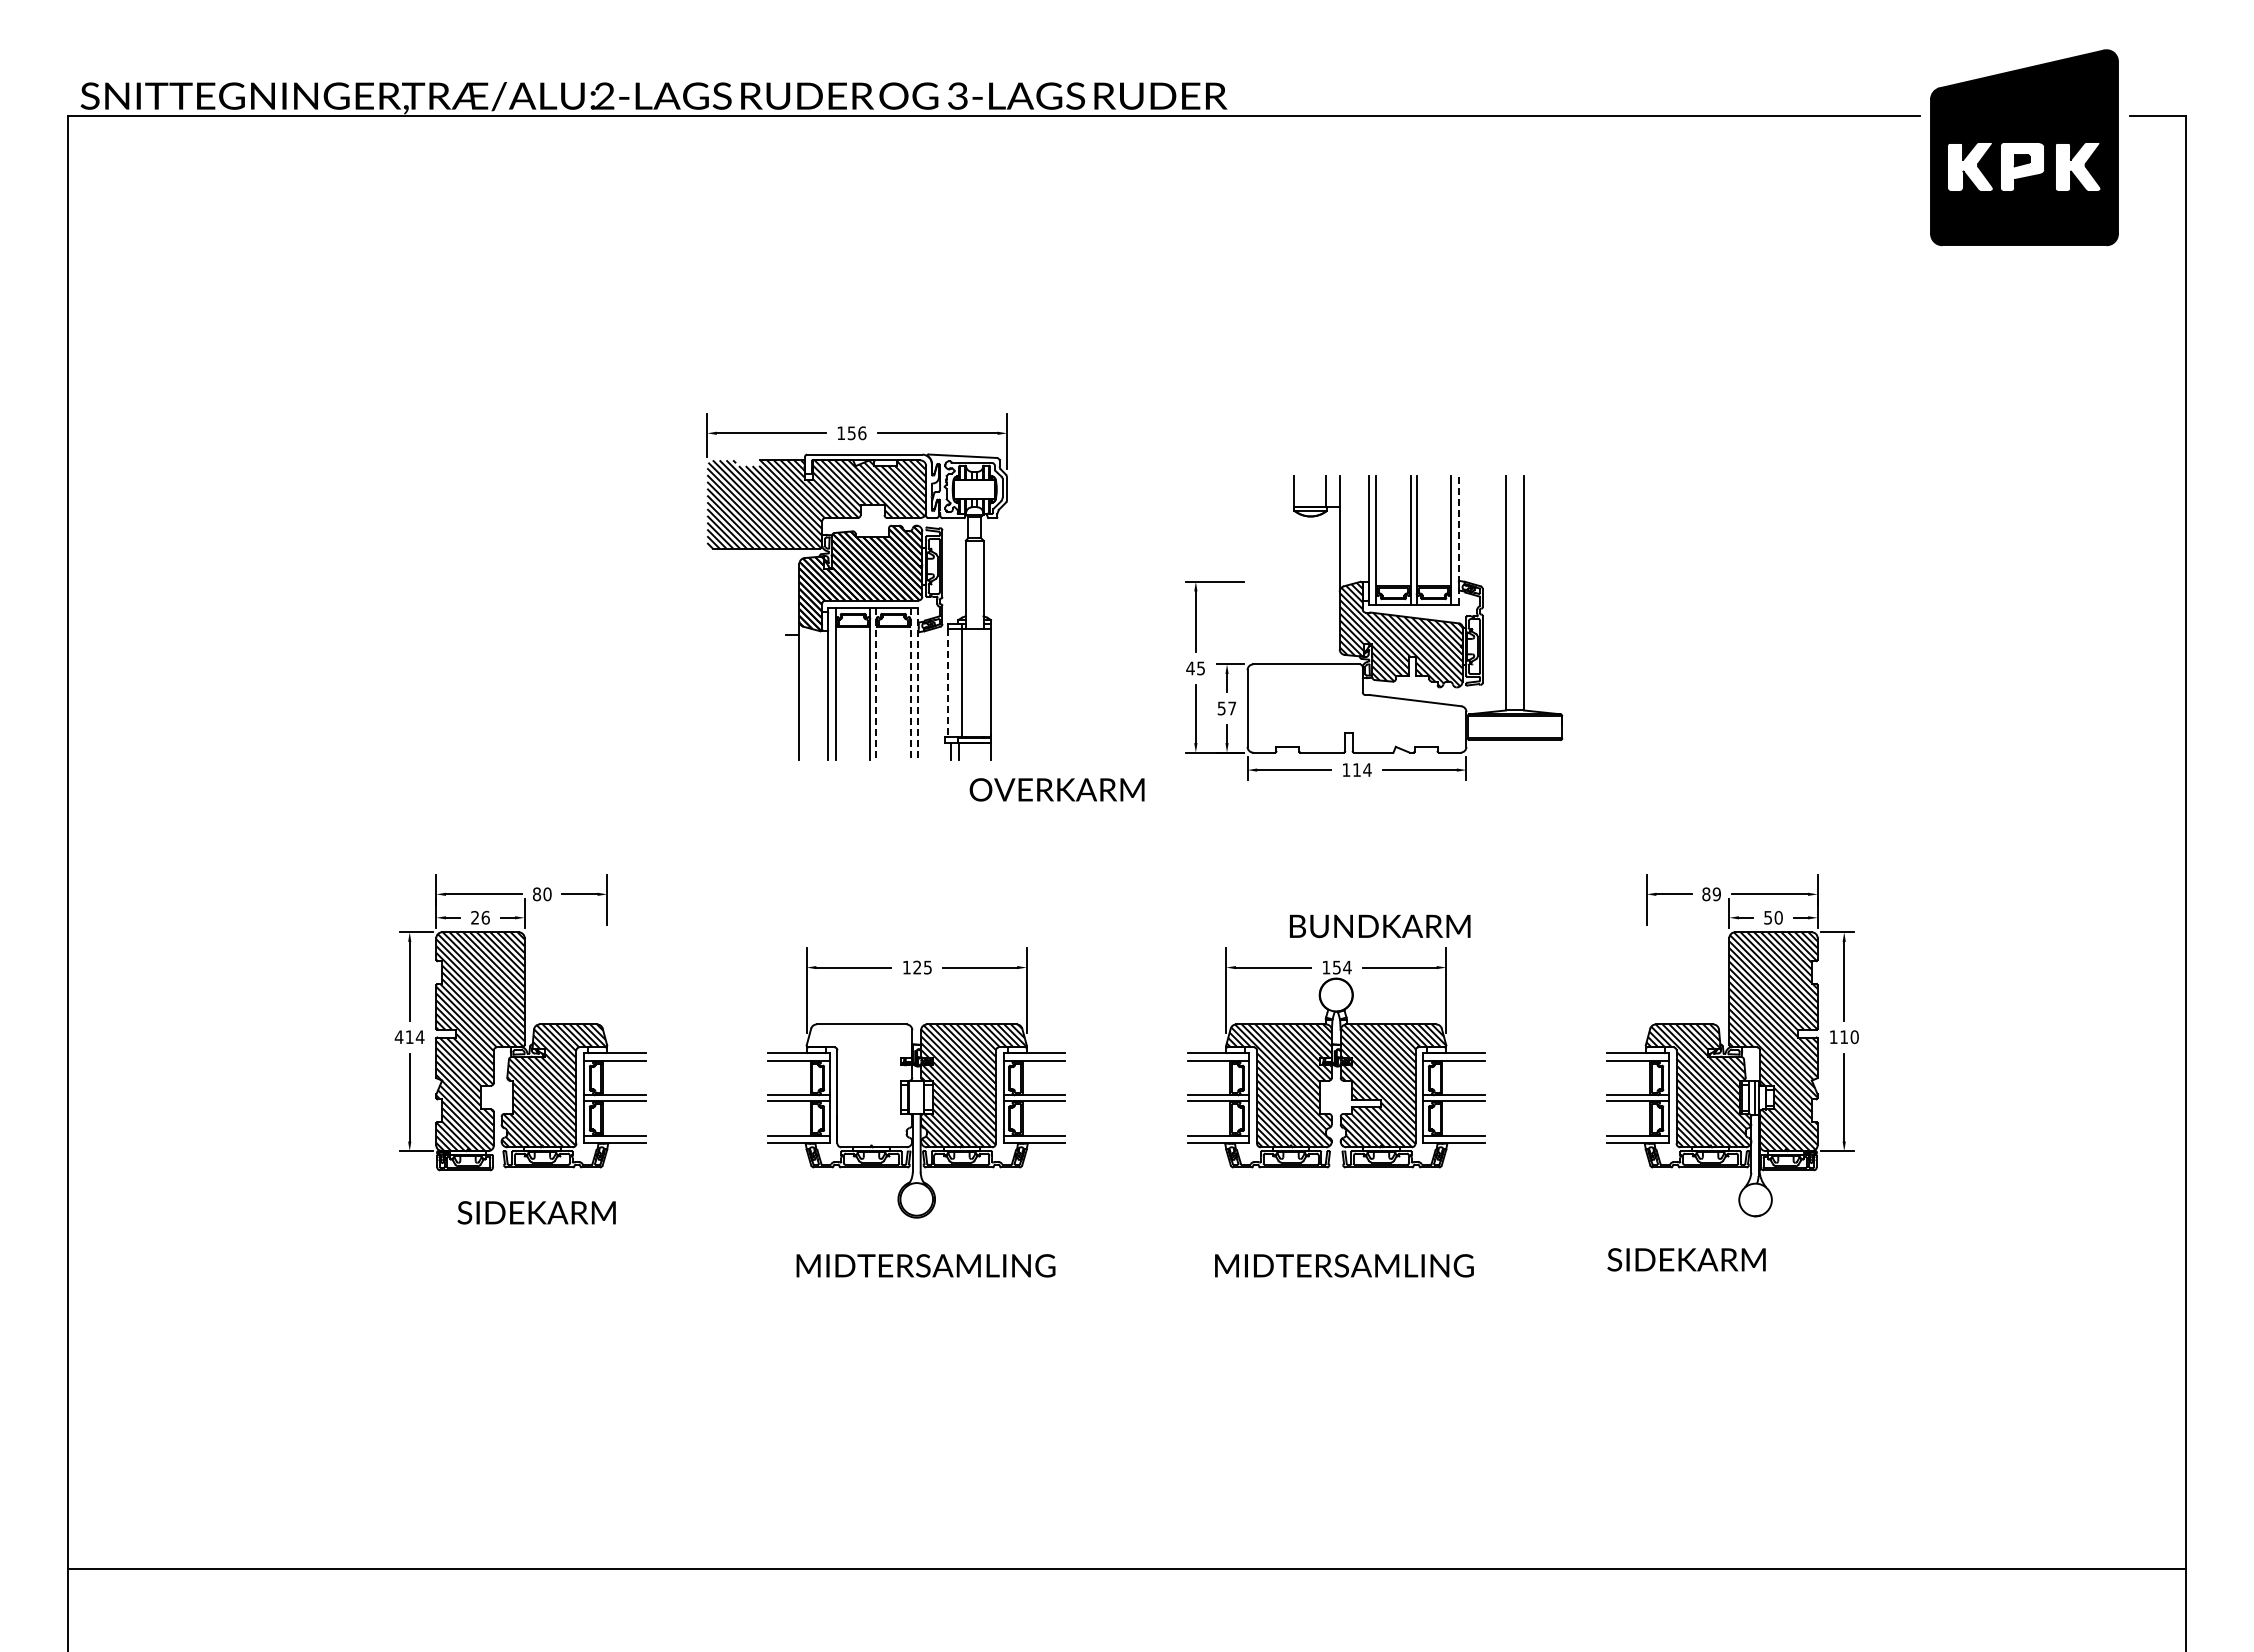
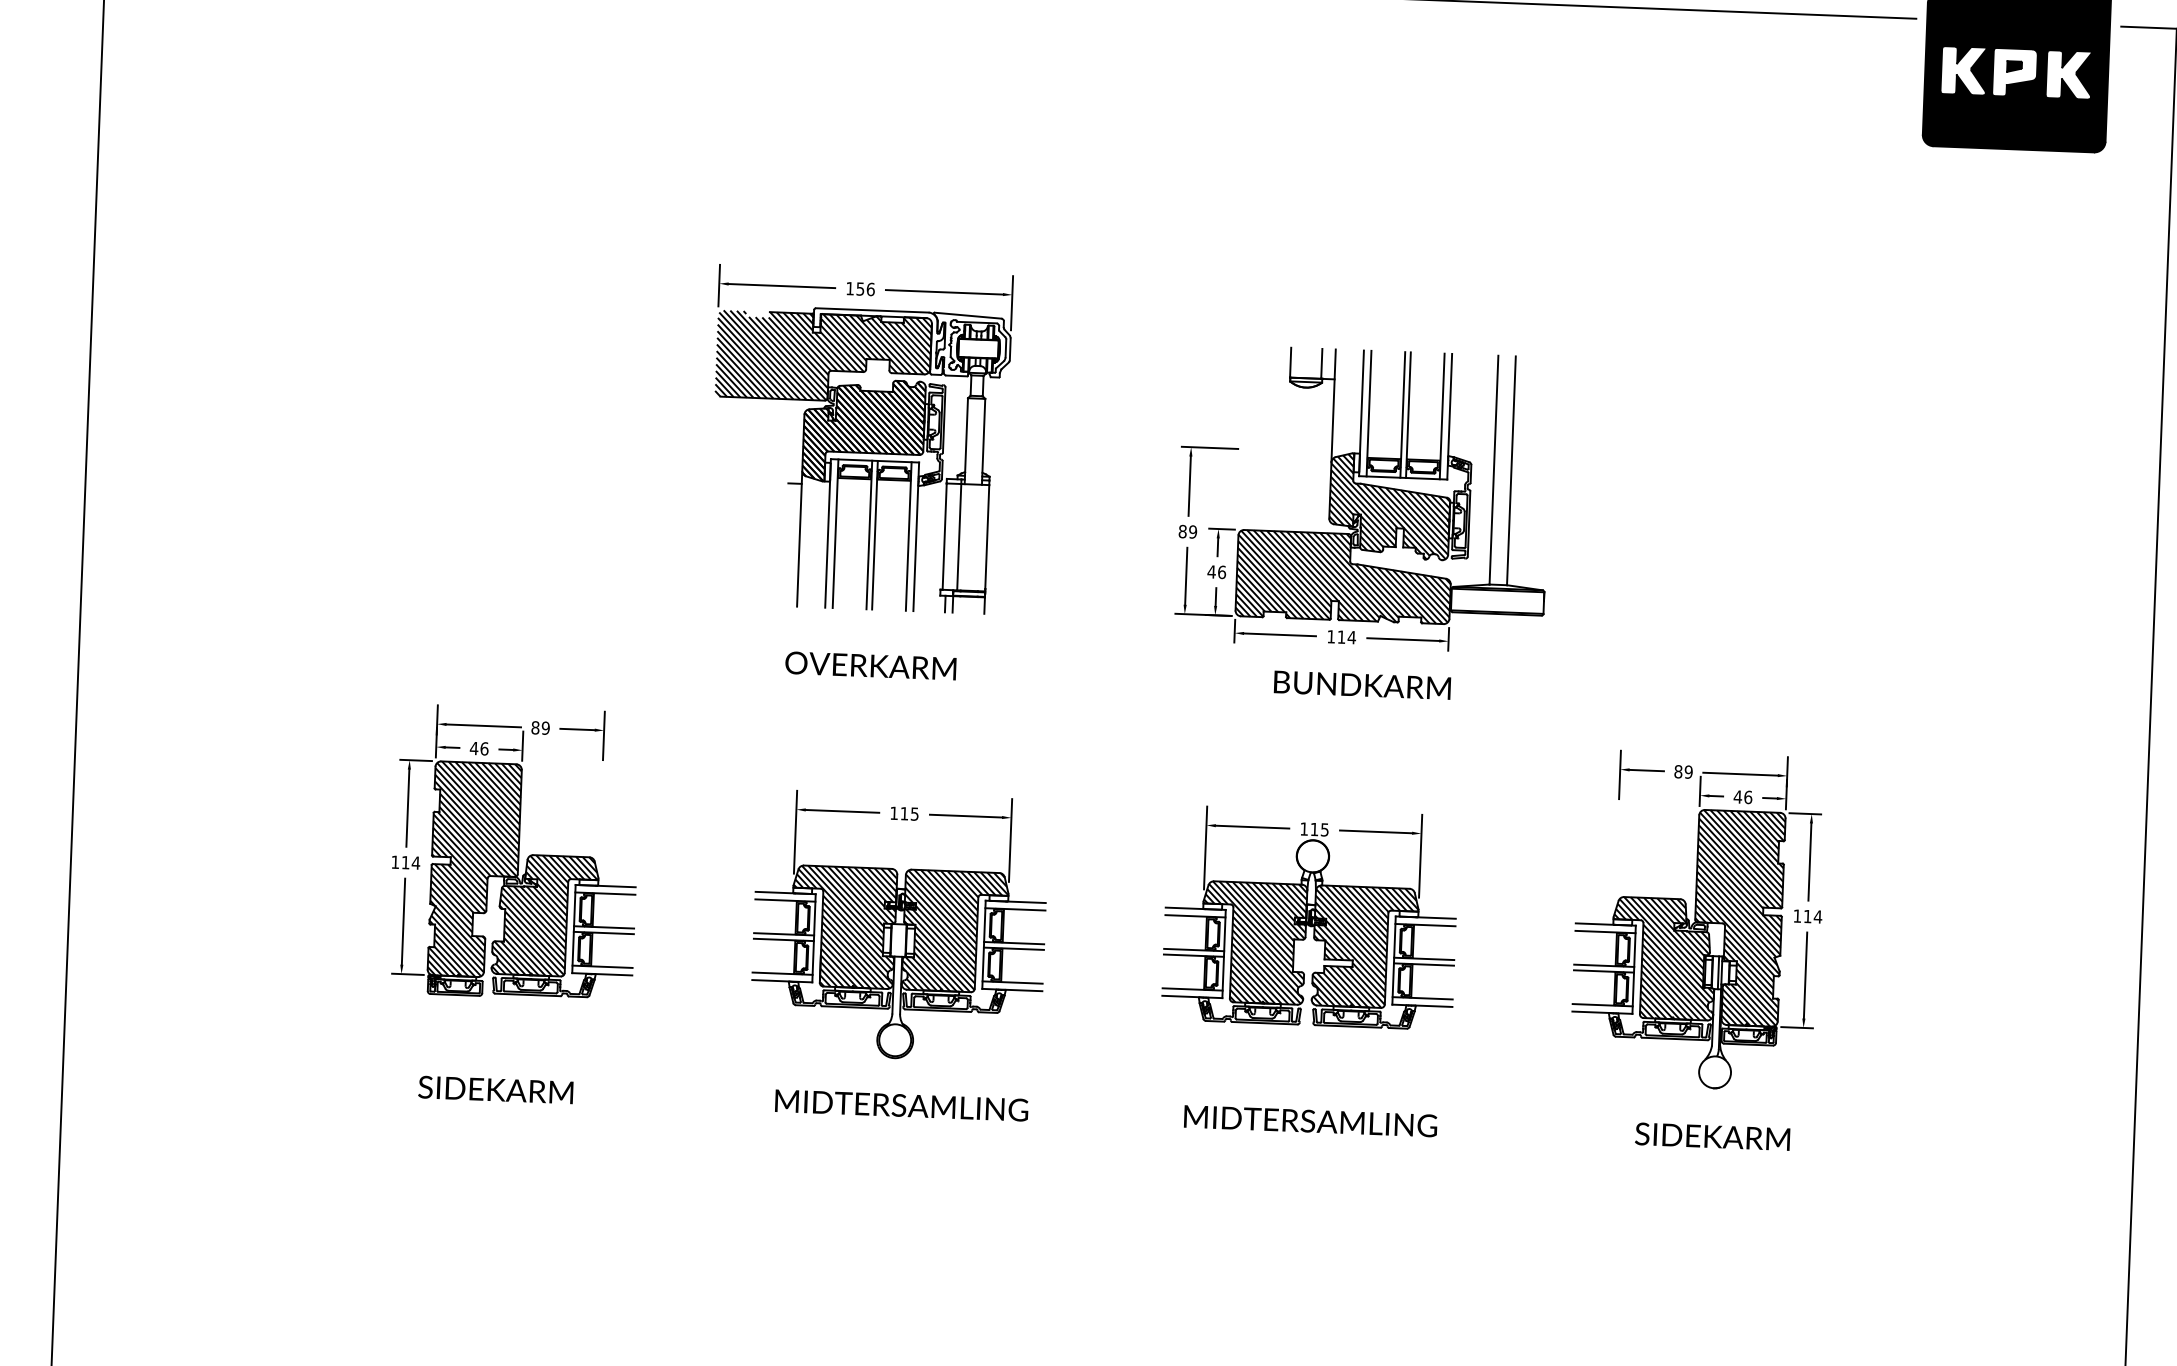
line: (1458, 540) -> (1449, 416), dashed -> solid
text: (1195, 668) -> (1187, 531), 45 -> 89
line: (947, 683) -> (944, 537), dashed -> solid
line: (876, 684) -> (875, 535), dashed -> solid
line: (910, 684) -> (908, 536), dashed -> solid
line: (918, 684) -> (916, 537), dashed -> solid
text: (1226, 708) -> (1216, 572), 57 -> 46
hatch: (1356, 708) -> (1343, 577), added
text: (1056, 789) -> (870, 665), moved
text: (547, 894) -> (545, 728), 80 -> 89
text: (474, 917) -> (473, 748), 26 -> 46
text: (1772, 917) -> (1742, 796), 50 -> 46
text: (1380, 926) -> (1362, 685), moved
text: (917, 967) -> (904, 813), 125 -> 115
text: (1342, 967) -> (1320, 829), 154 -> 115
text: (398, 1036) -> (394, 861), 414 -> 114
text: (1854, 1037) -> (1817, 917), 110 -> 114
hatch: (859, 1085) -> (843, 926), added
text: (536, 1212) -> (495, 1089), moved
text: (1686, 1259) -> (1712, 1136), moved

